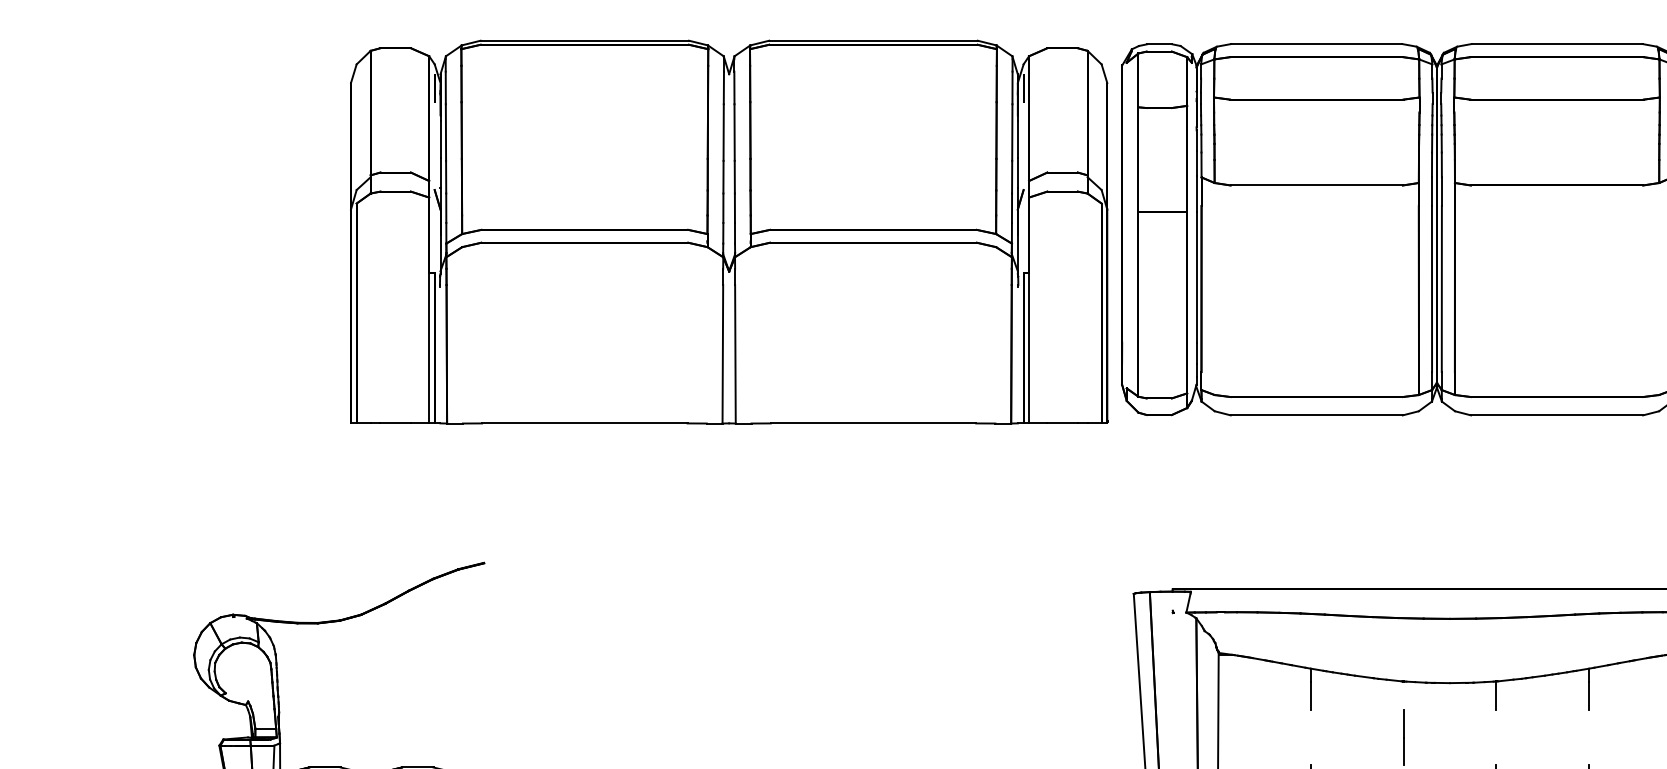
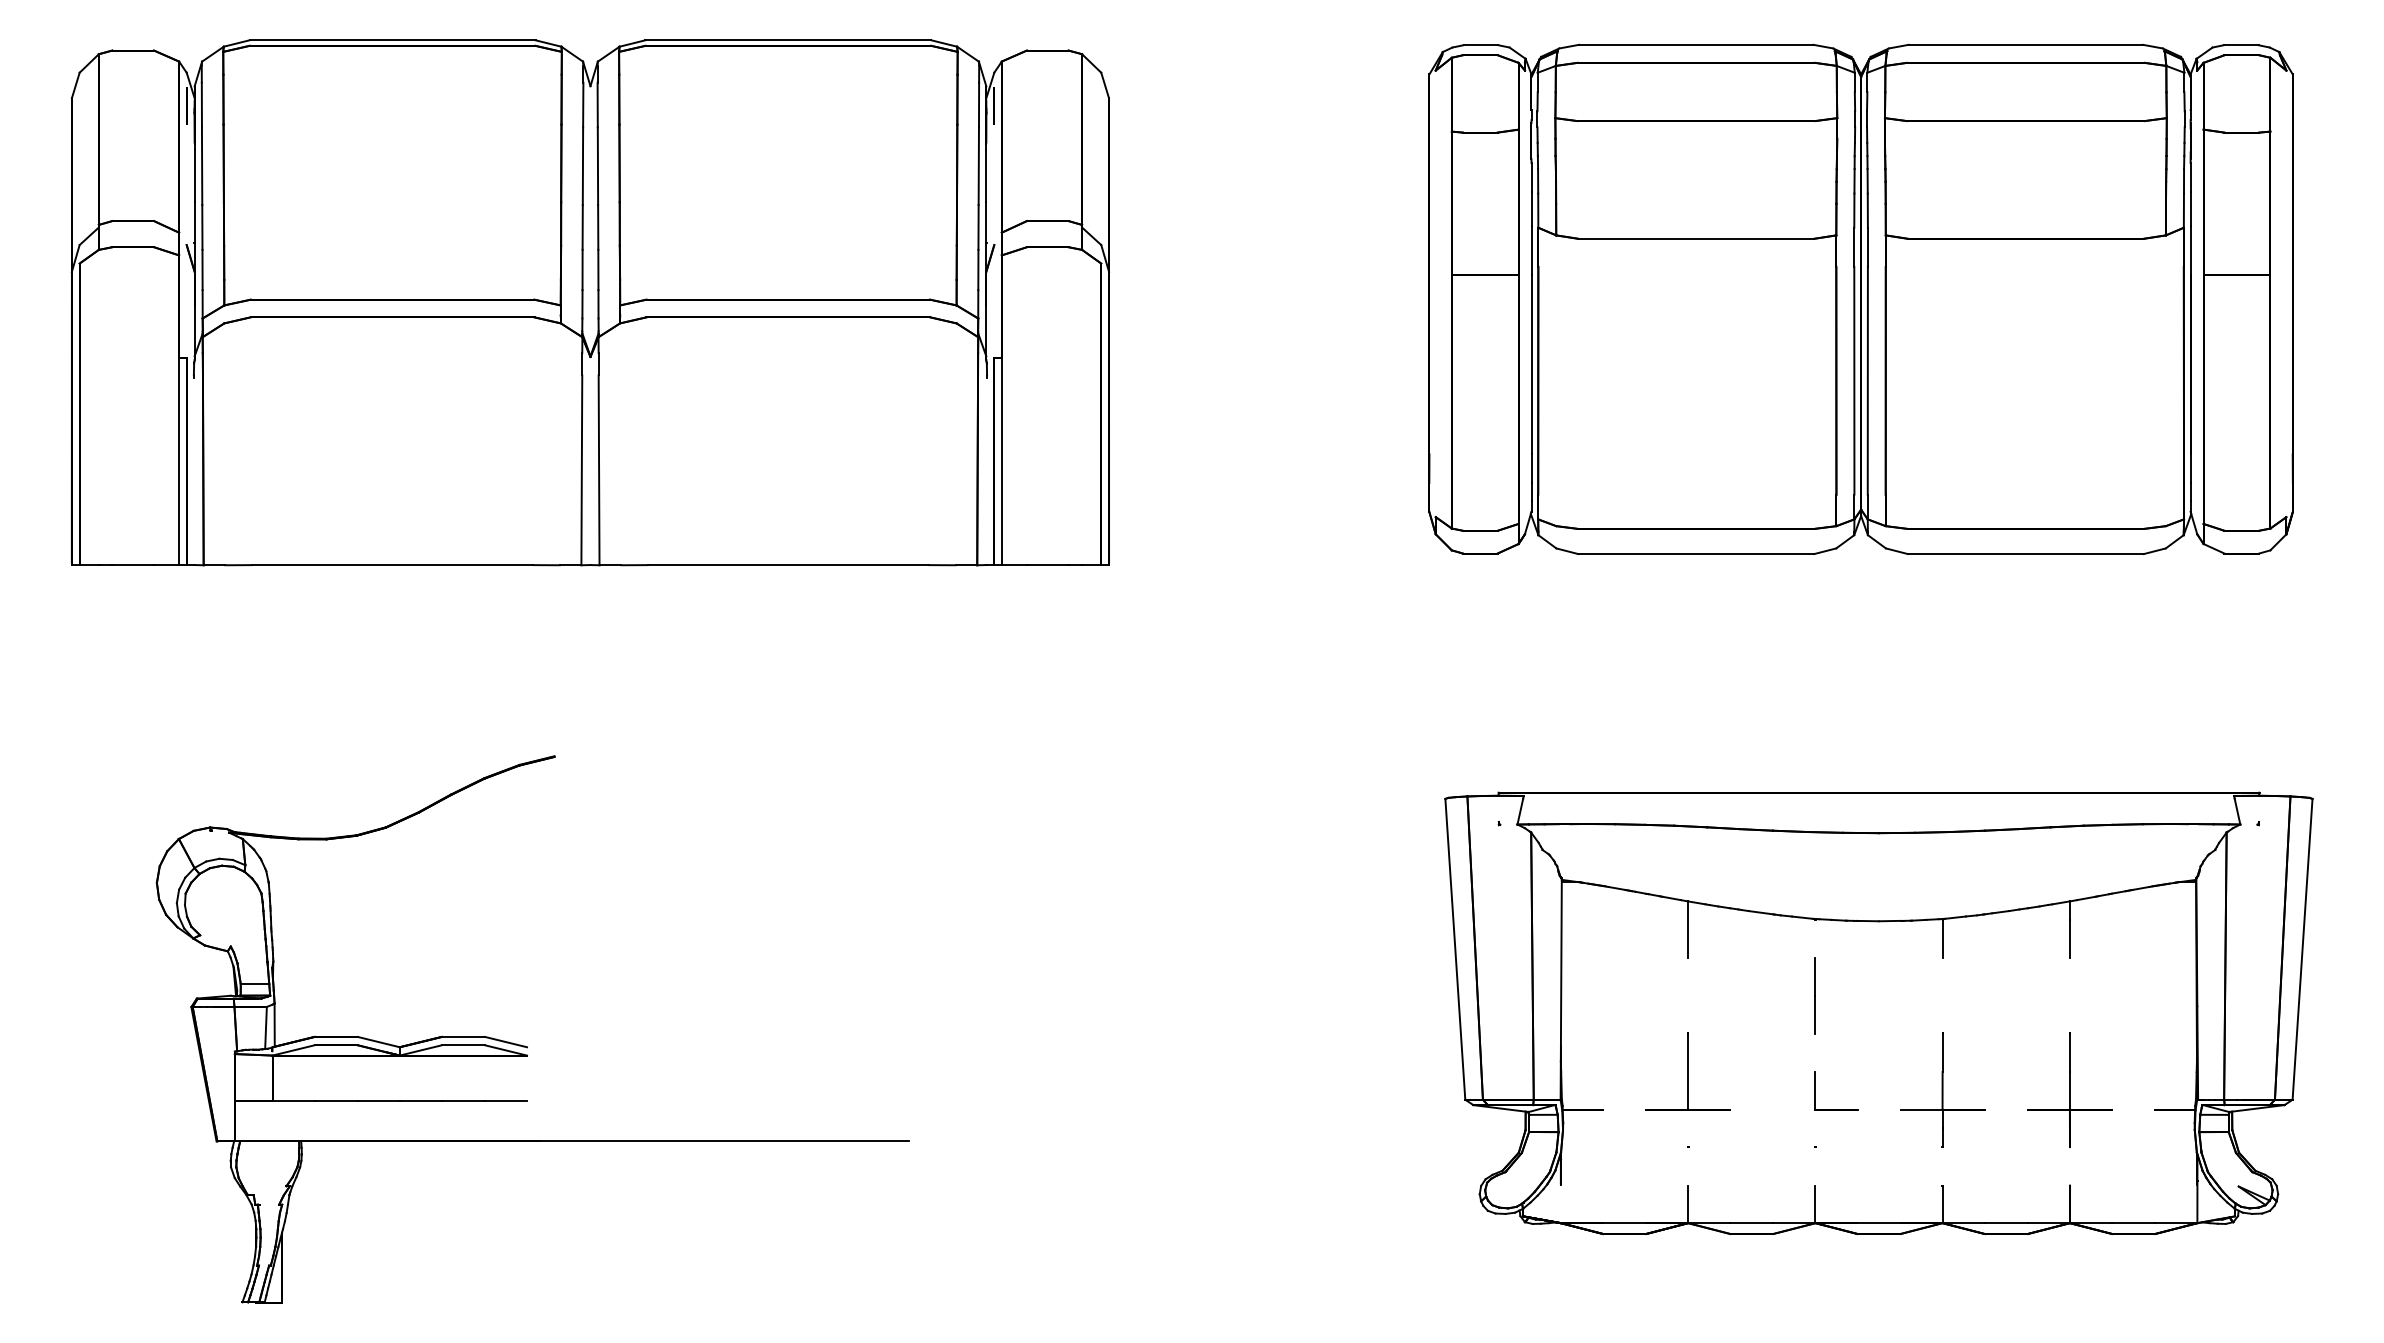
part: (729, 231) -> (590, 302), moved

